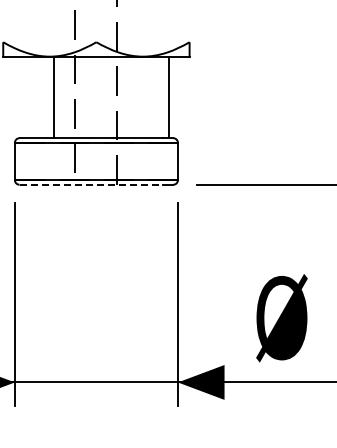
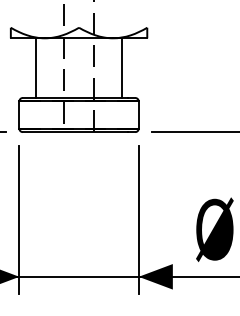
line: (54, 97) -> (36, 68), moved
line: (168, 97) -> (121, 68), moved
line: (91, 184) -> (75, 131), dashed -> solid

